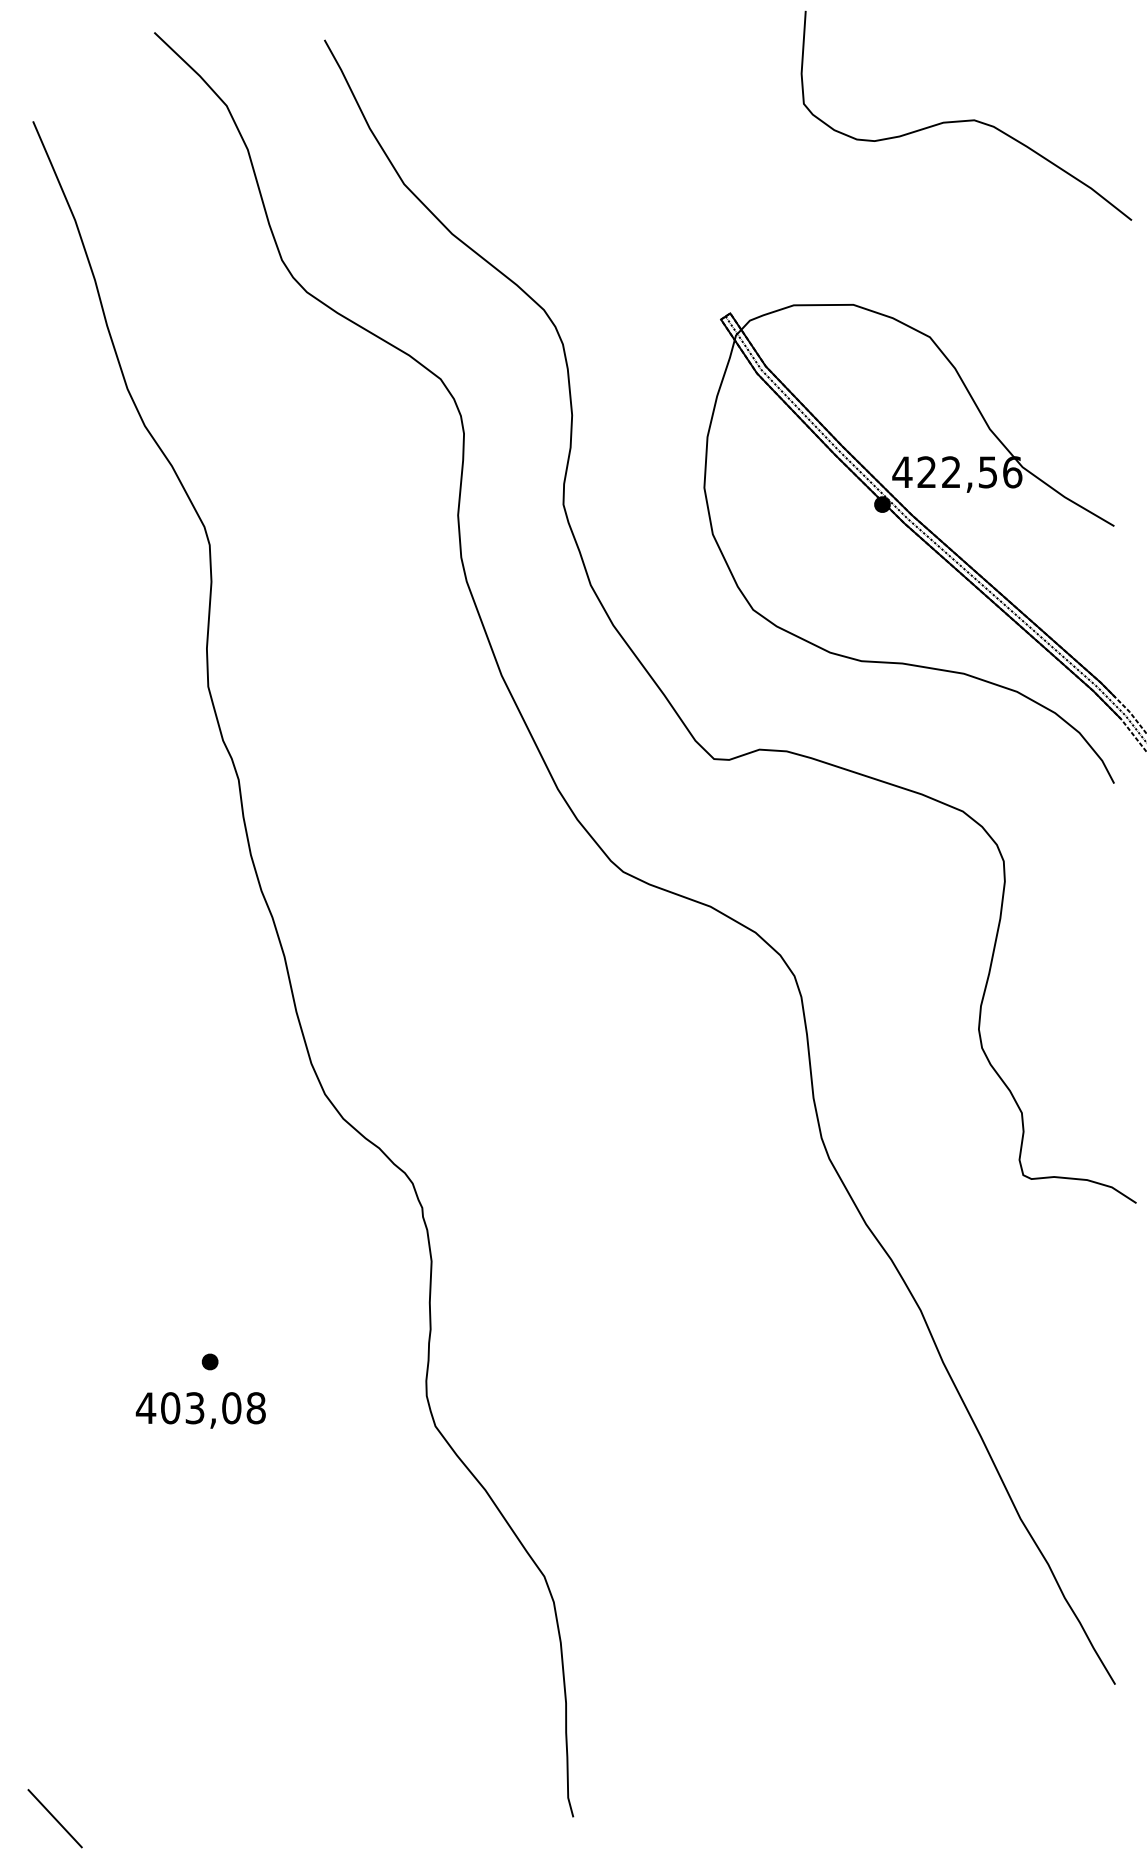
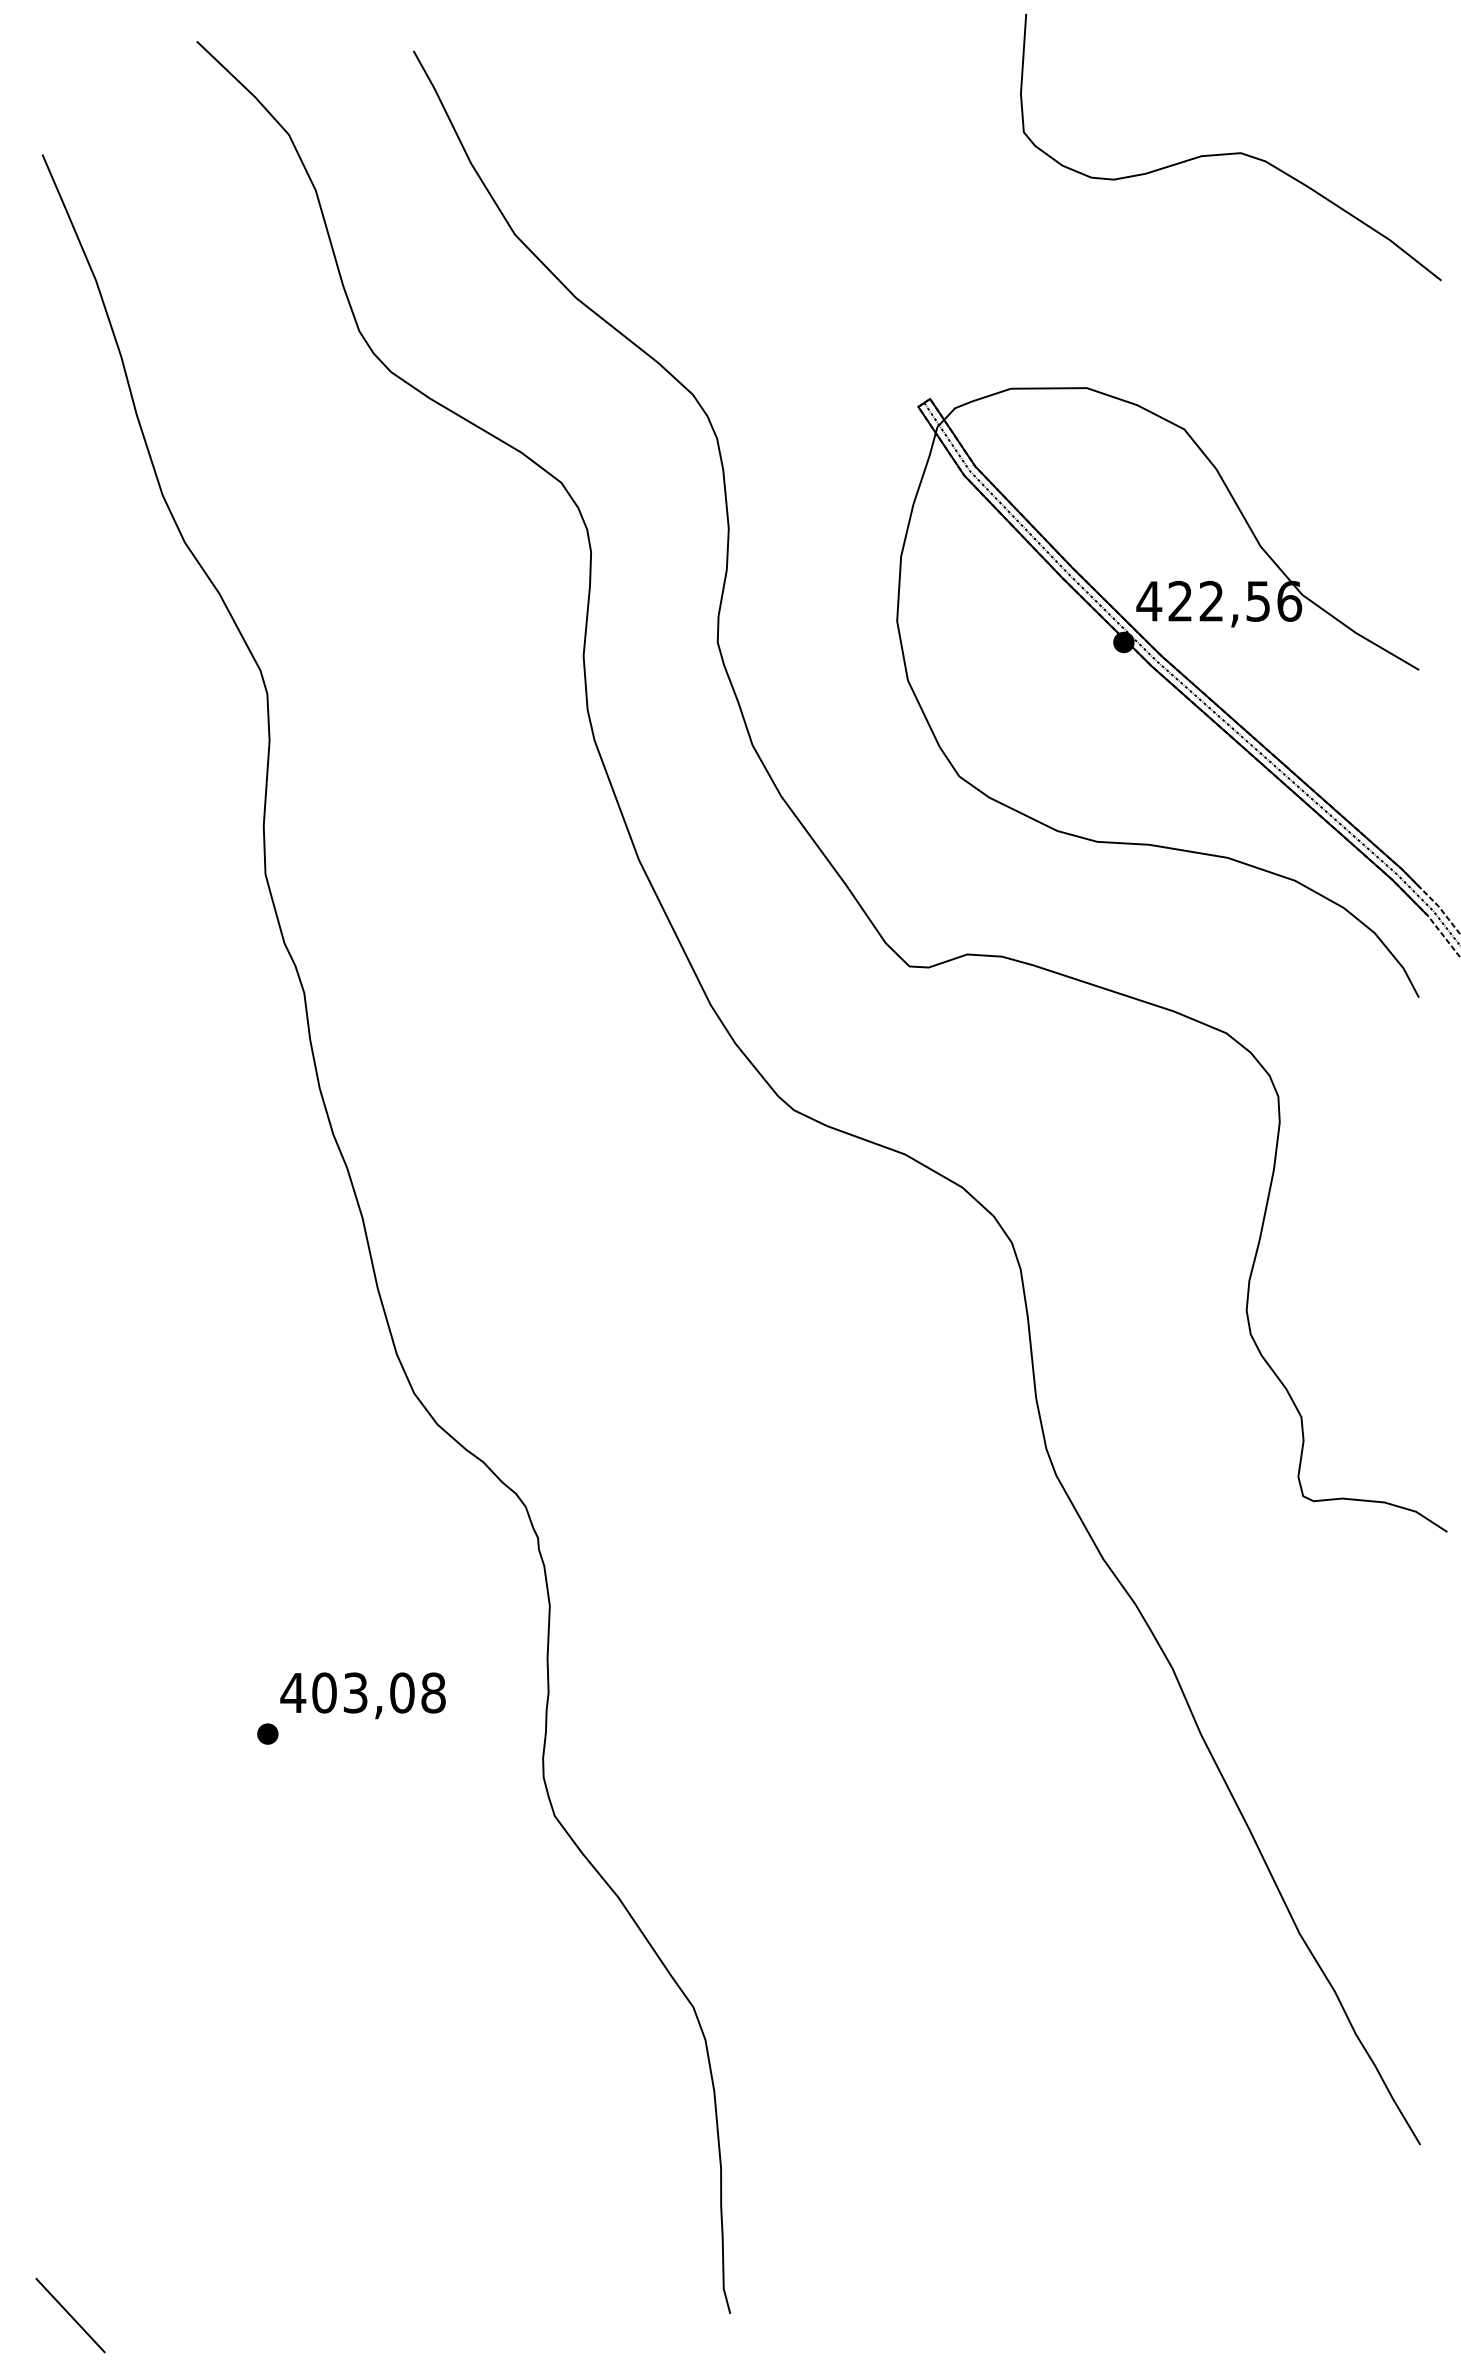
text: (200, 1410) -> (362, 1695), moved

